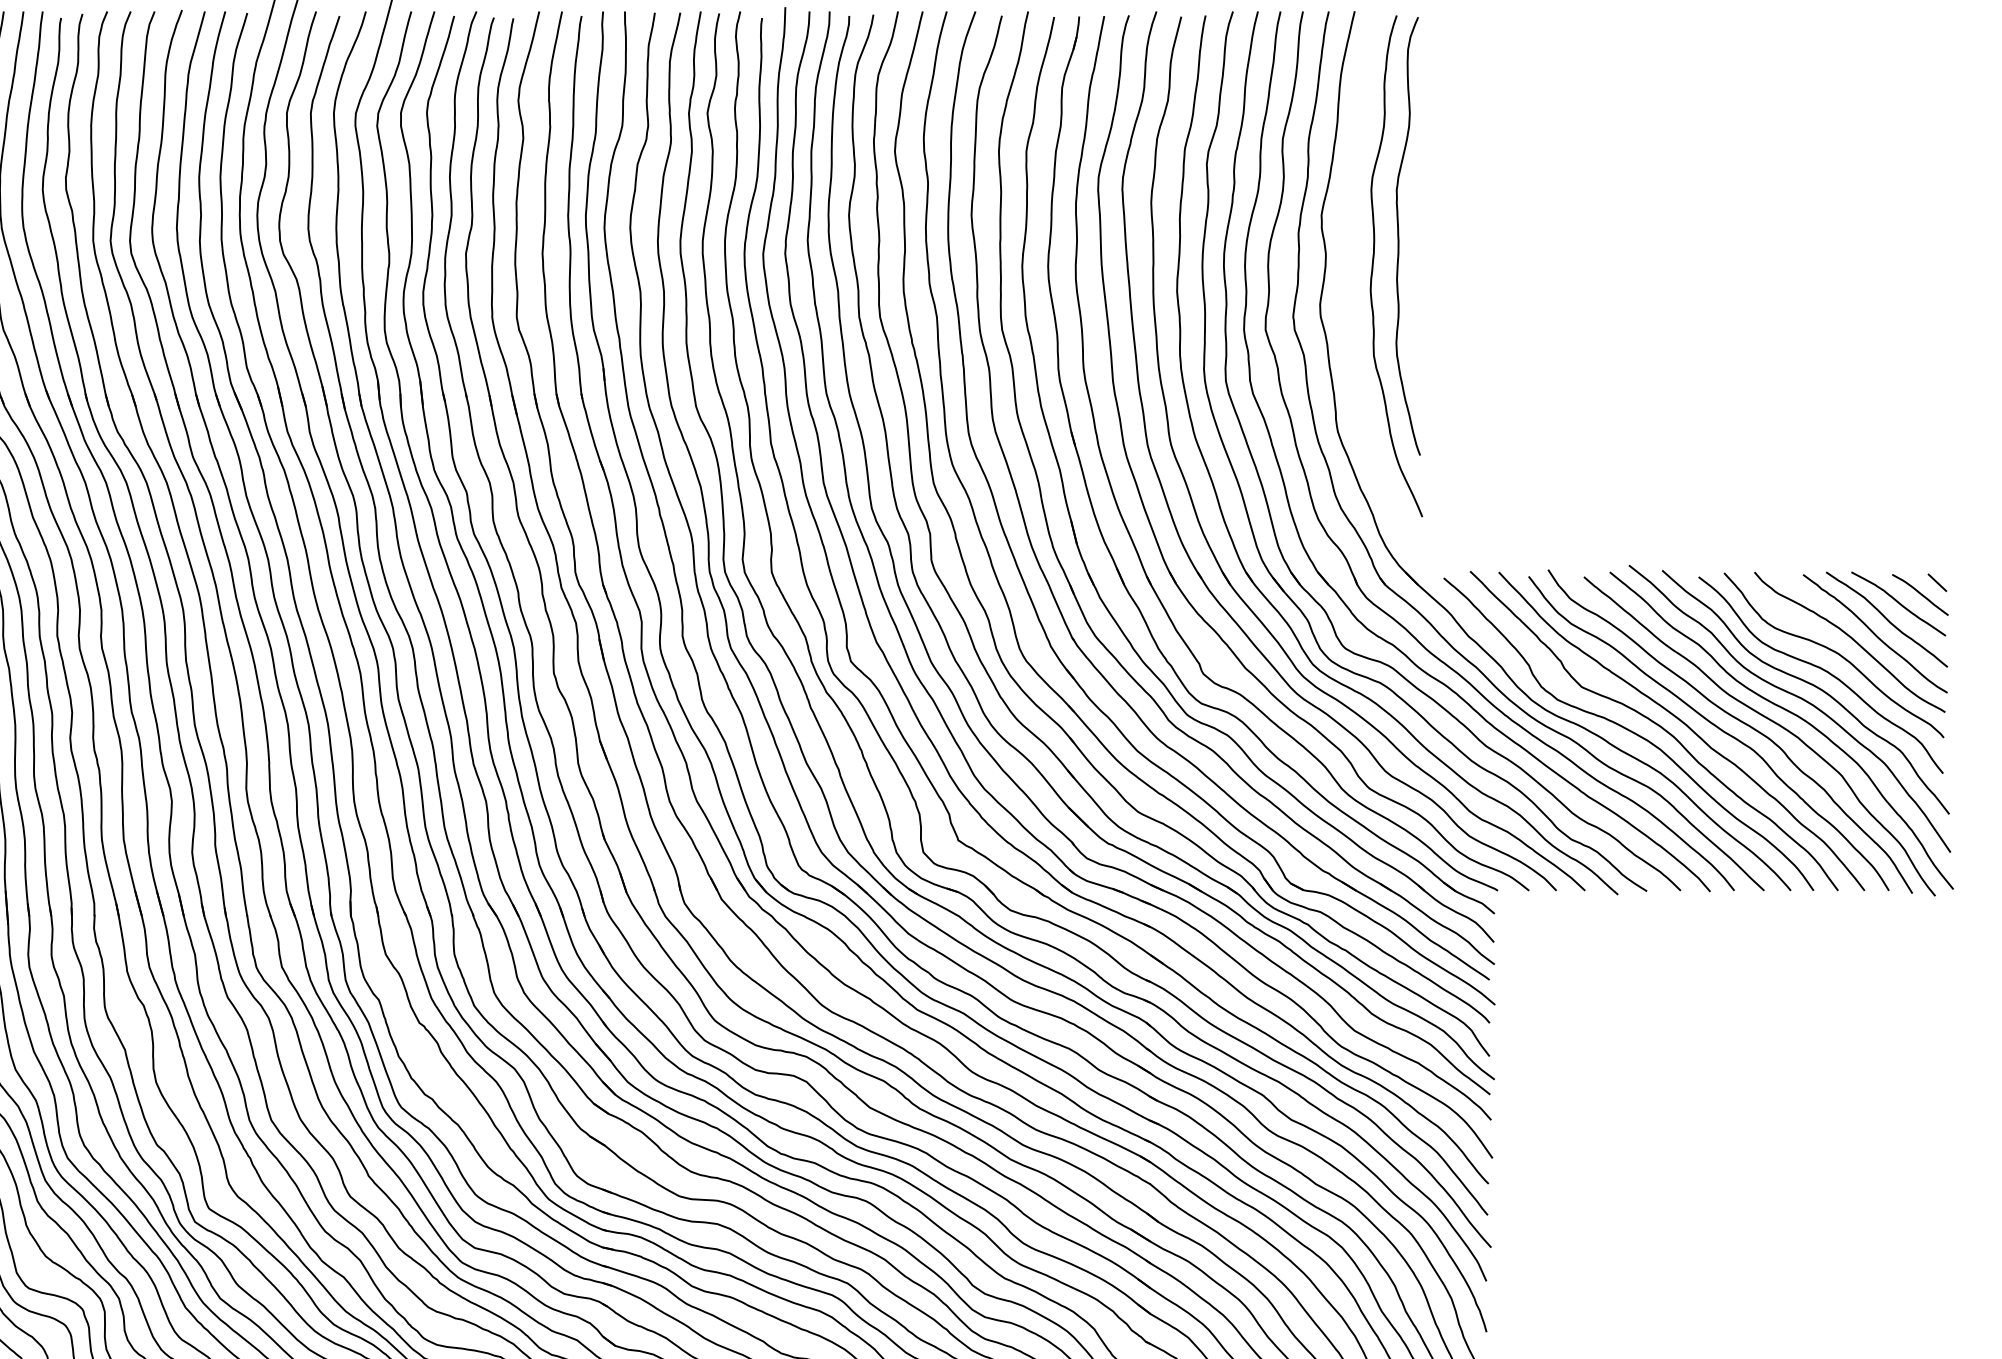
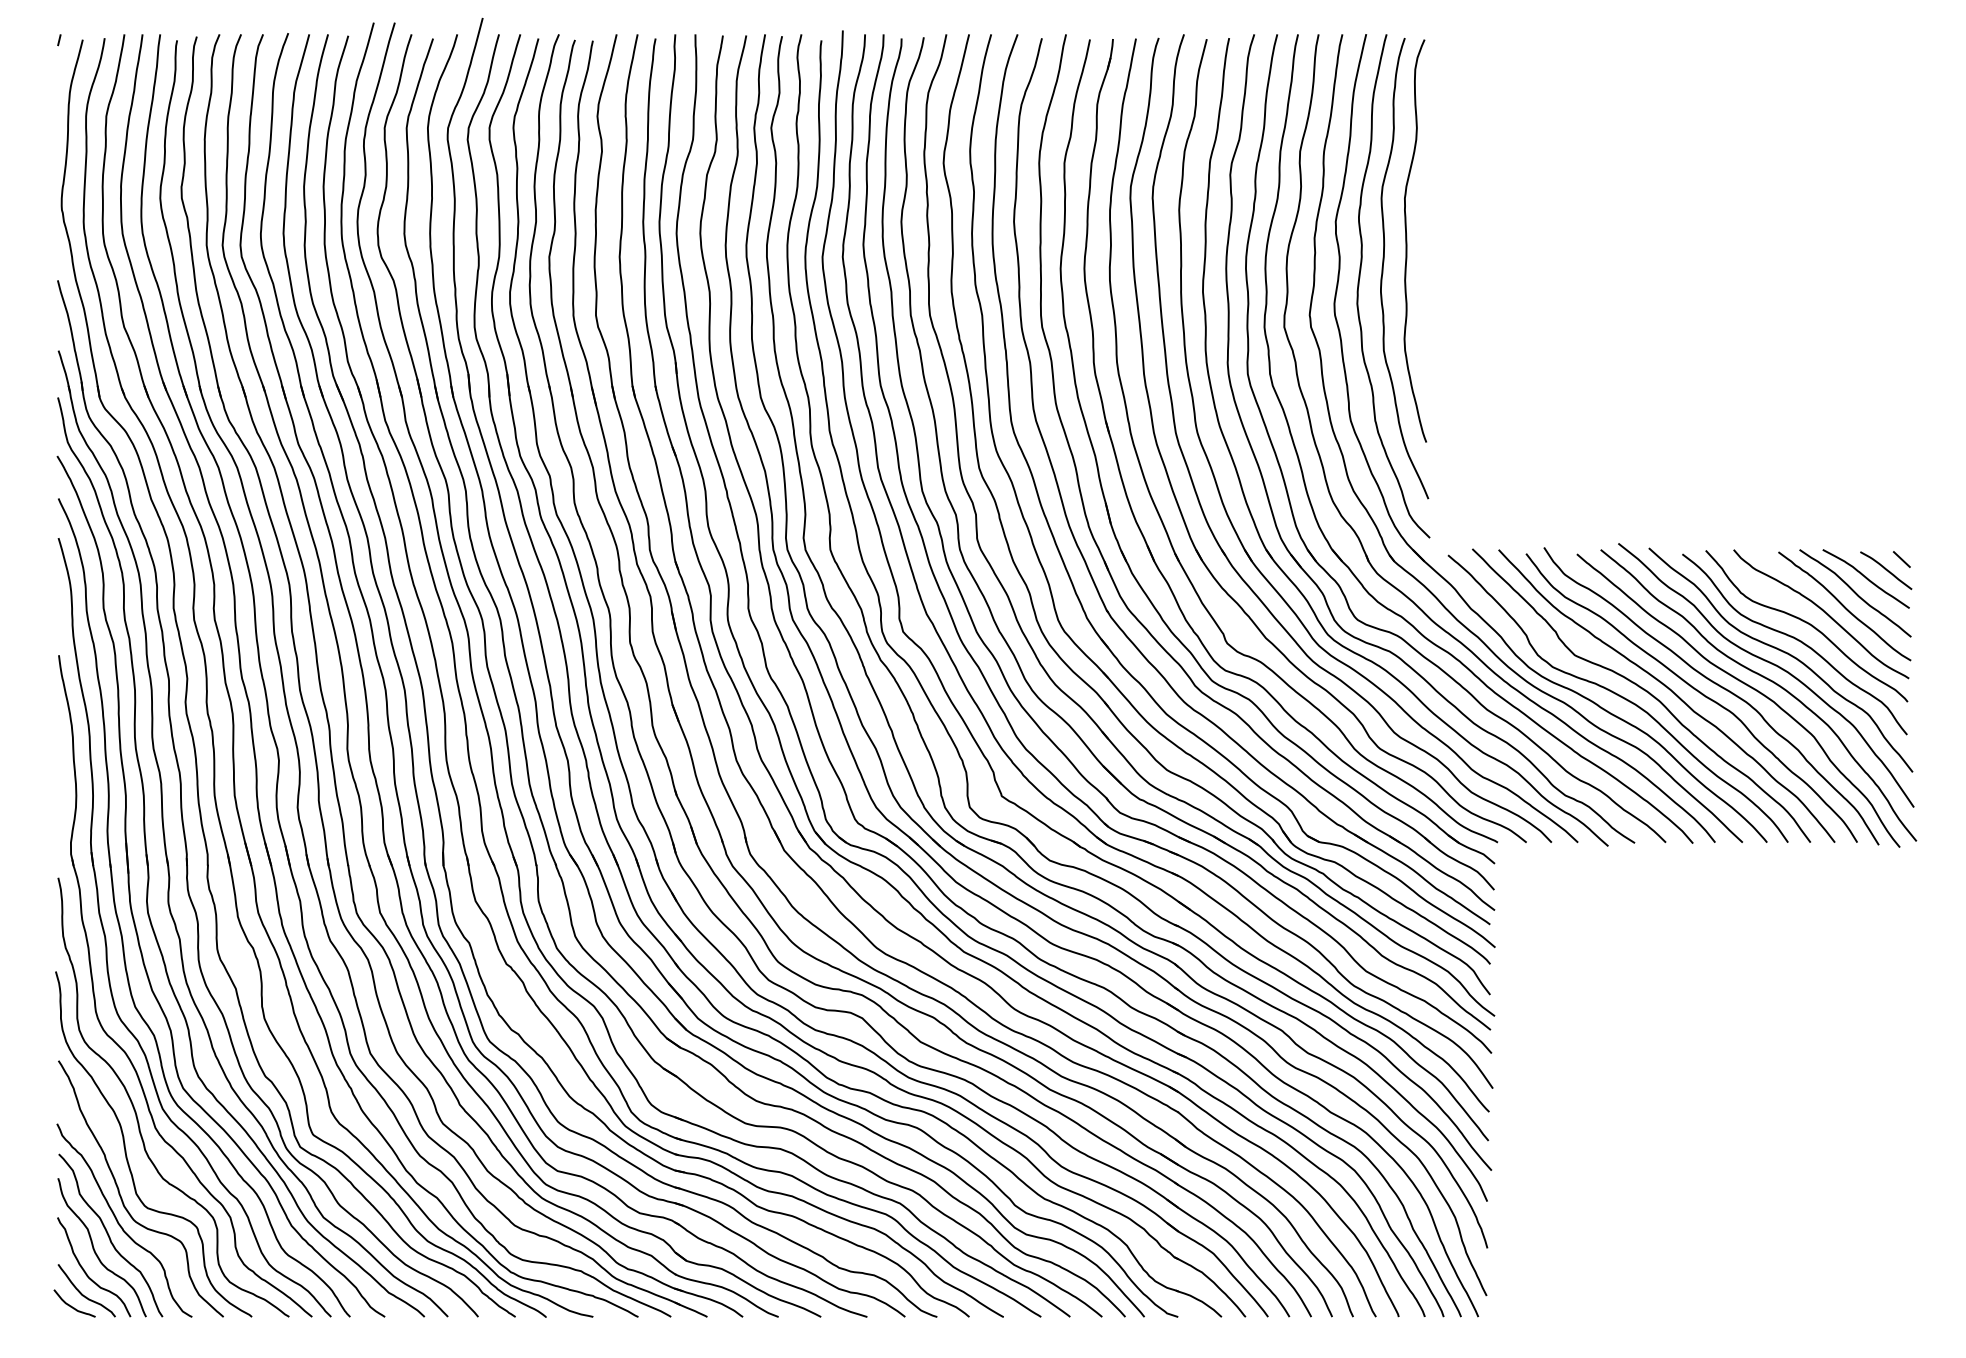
curve: (1348, 277) -> (1360, 278), added

